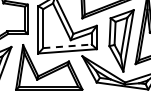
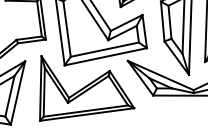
line: (68, 46) -> (106, 49), dashed -> solid

